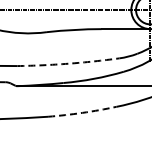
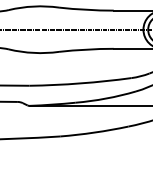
arc: (68, 63) -> (80, 83), dashed -> solid
arc: (82, 112) -> (94, 132), dashed -> solid

